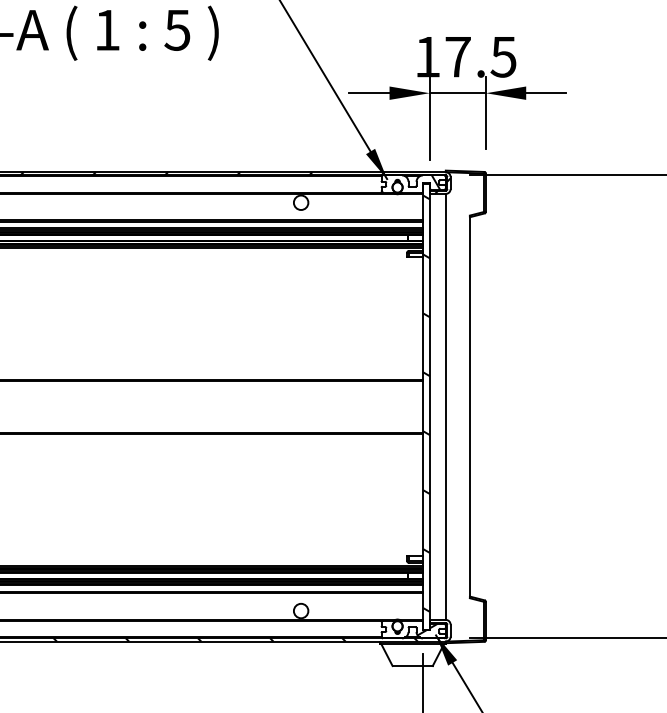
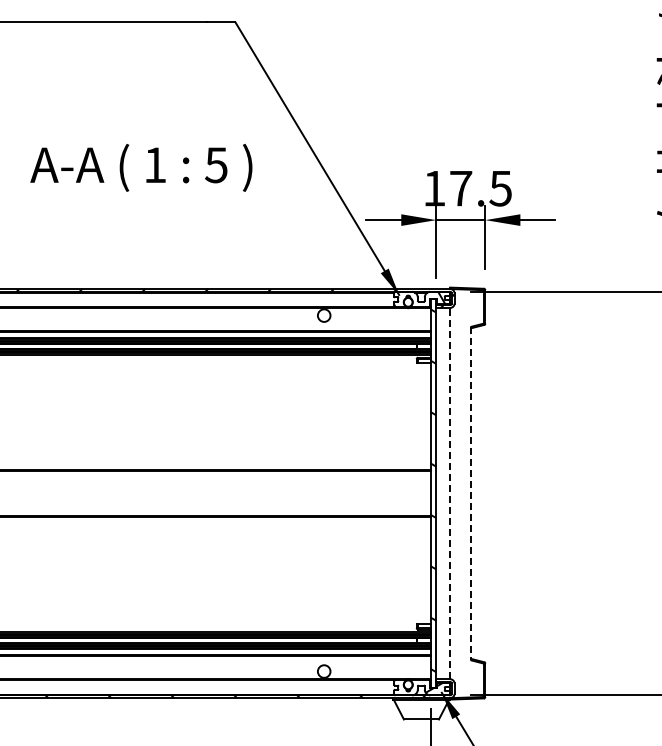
line: (446, 406) -> (450, 493), solid -> dashed
line: (470, 406) -> (471, 493), solid -> dashed

